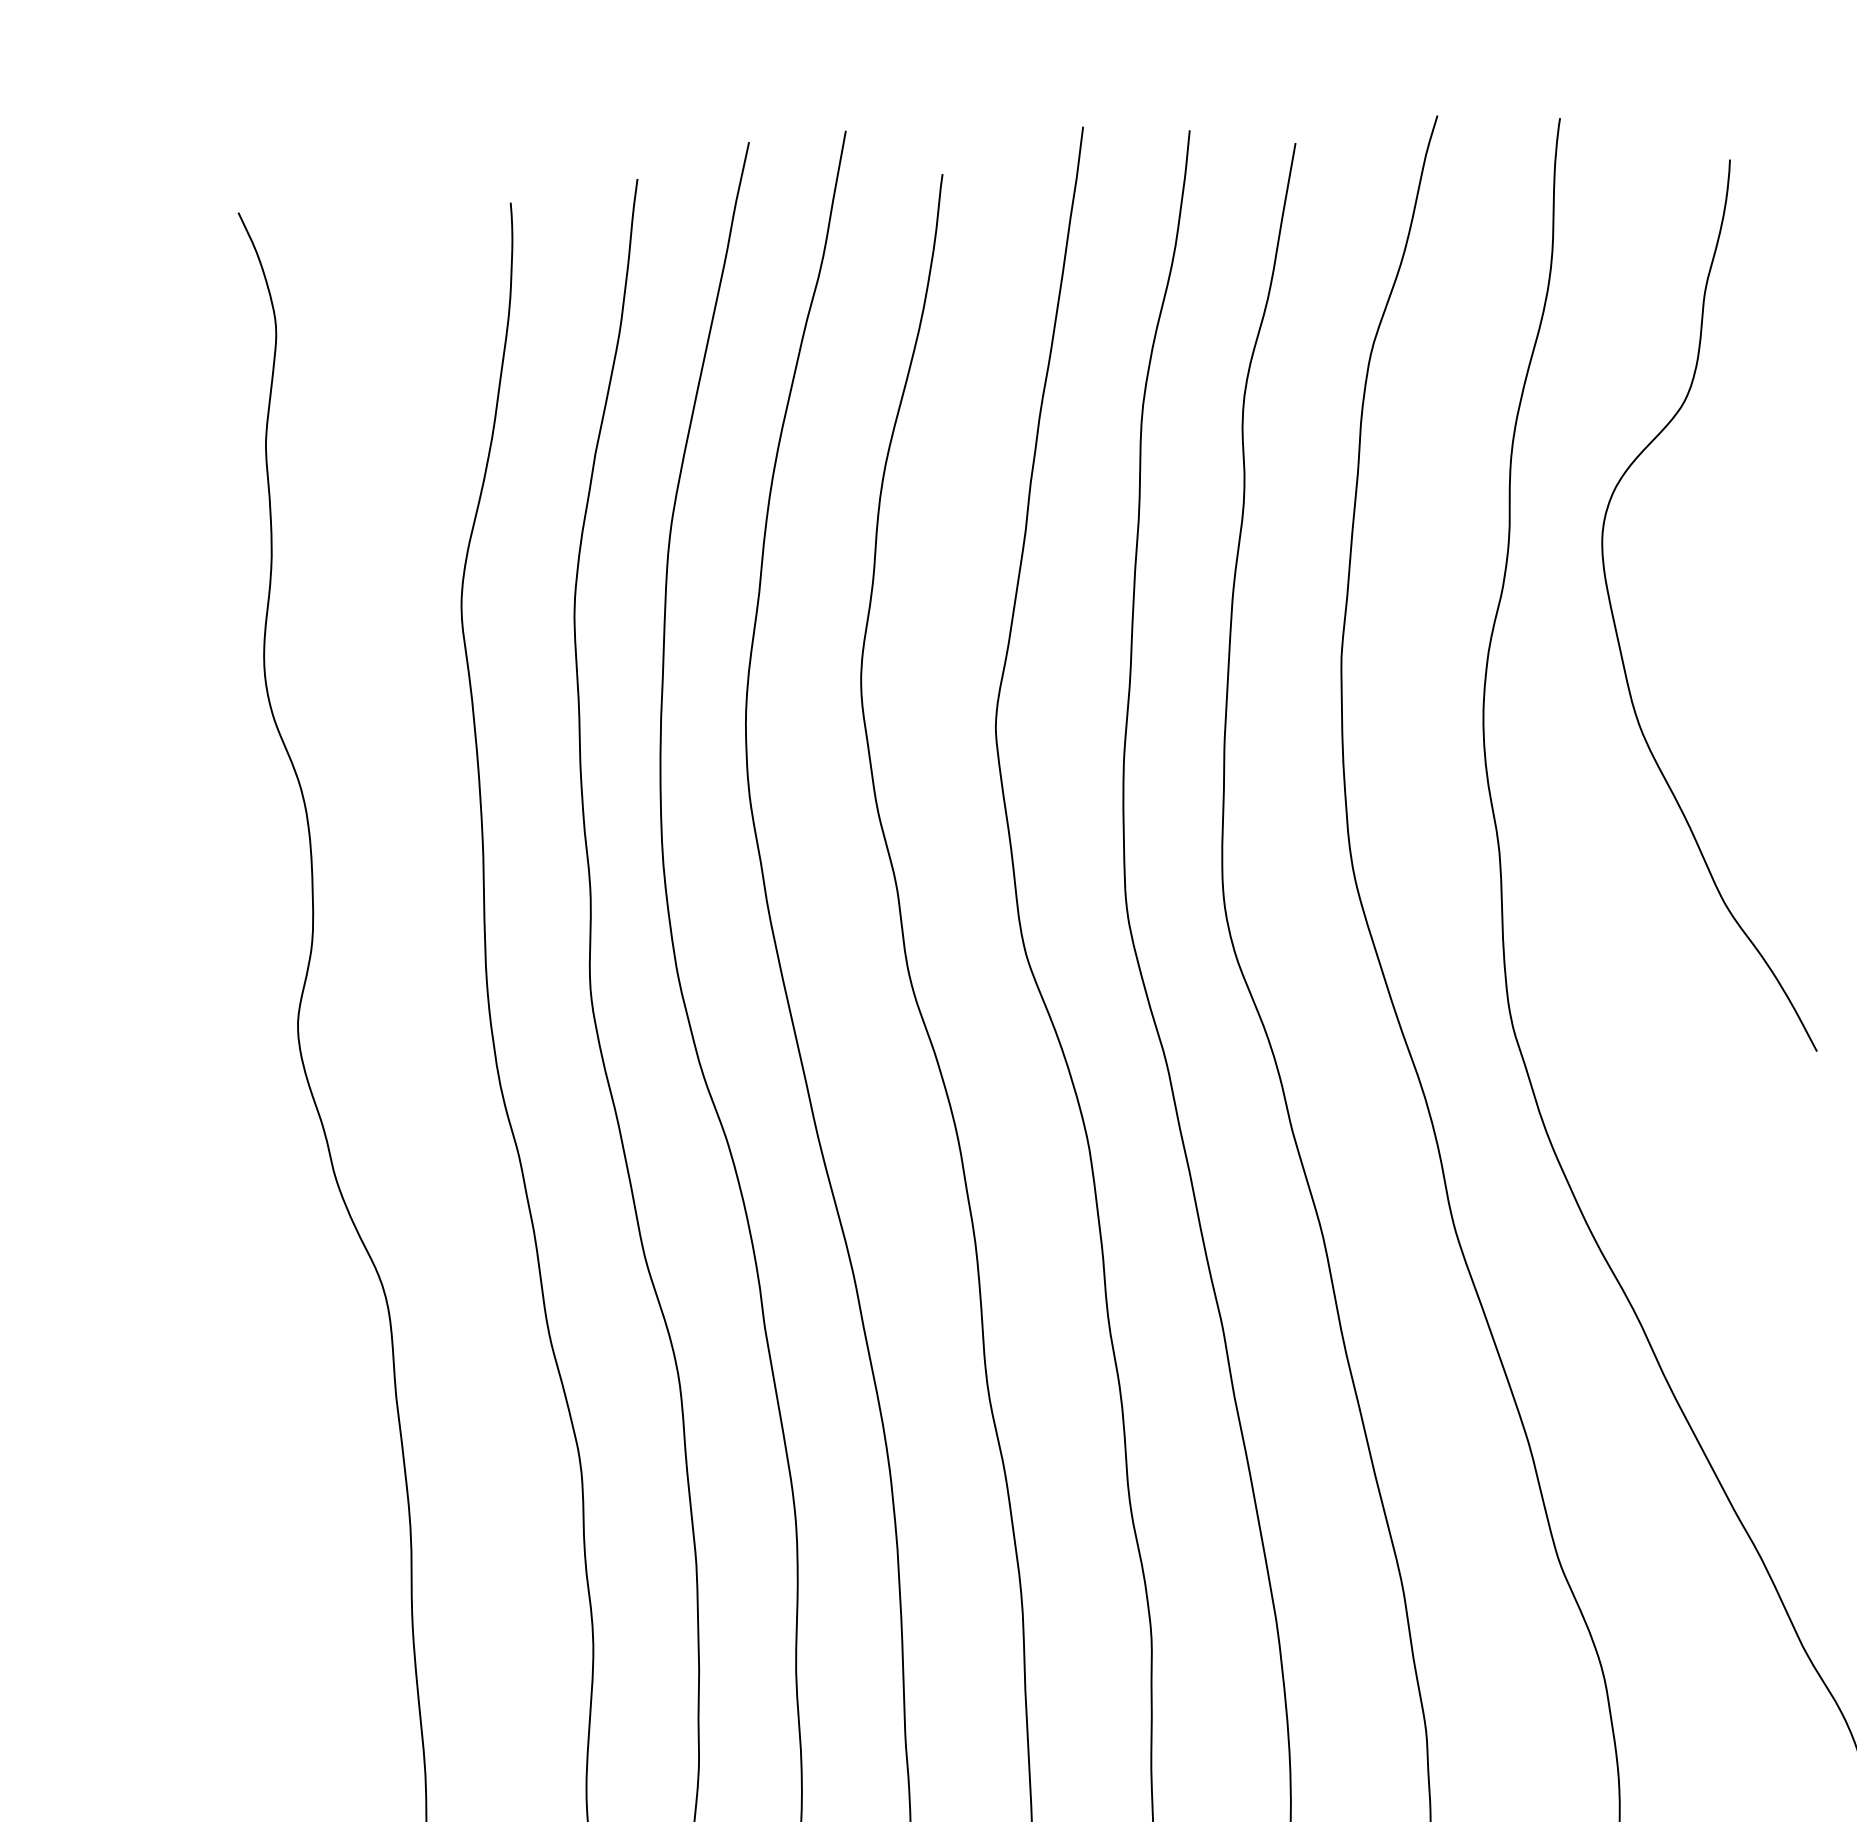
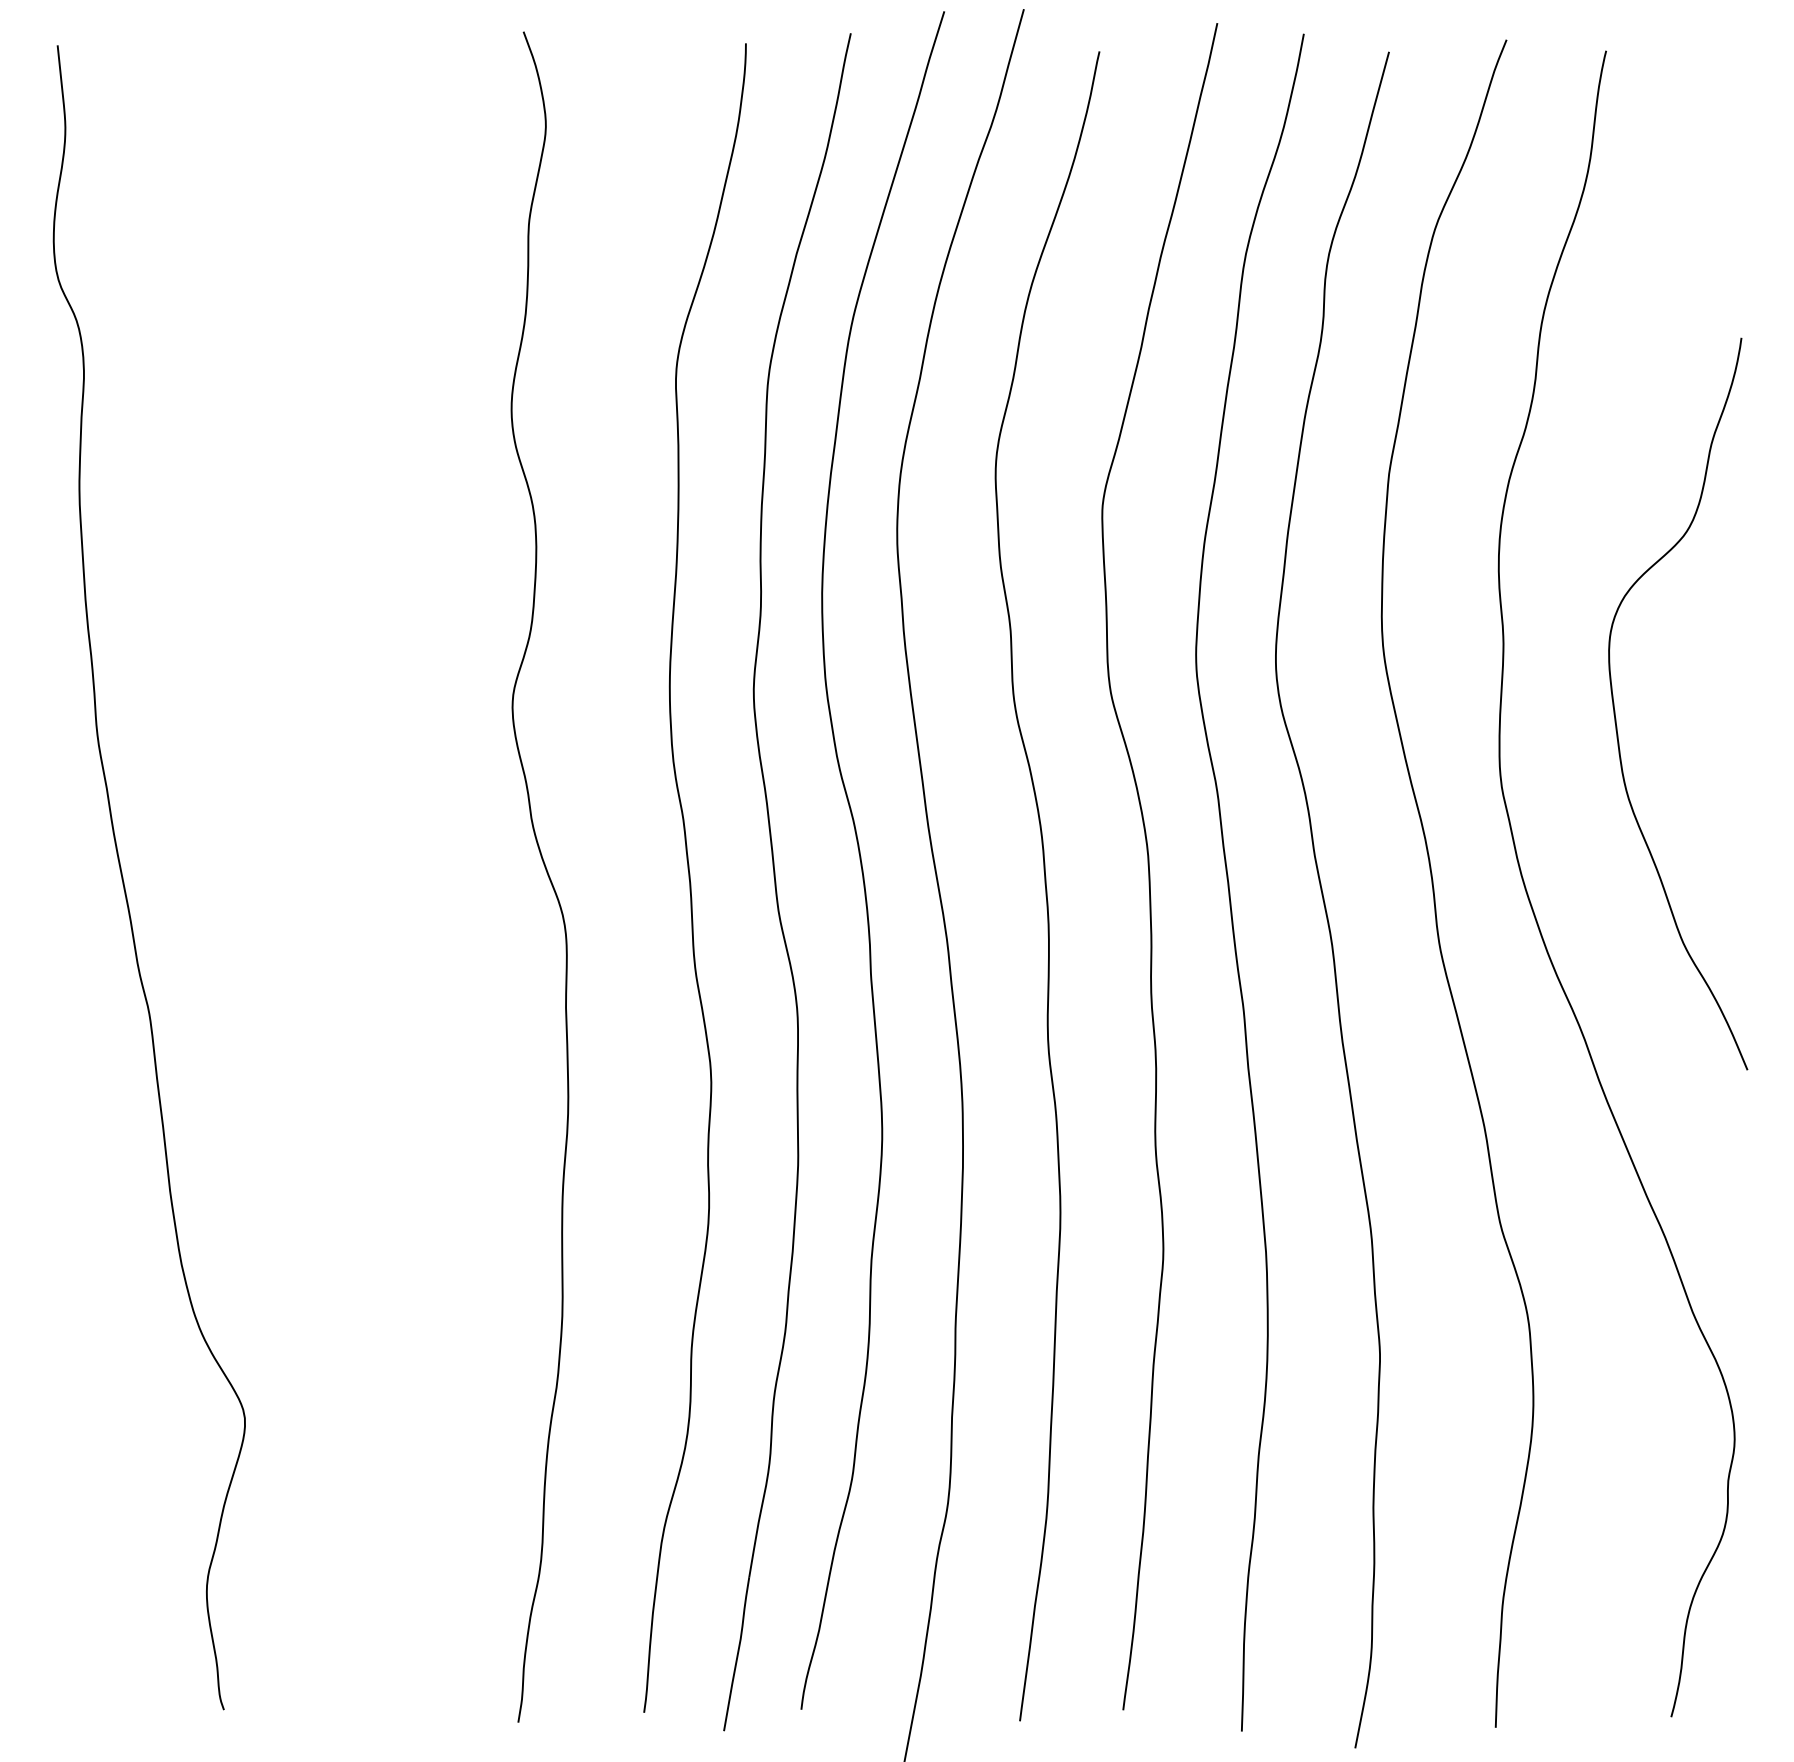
curve: (1616, 627) -> (1615, 710), moved

